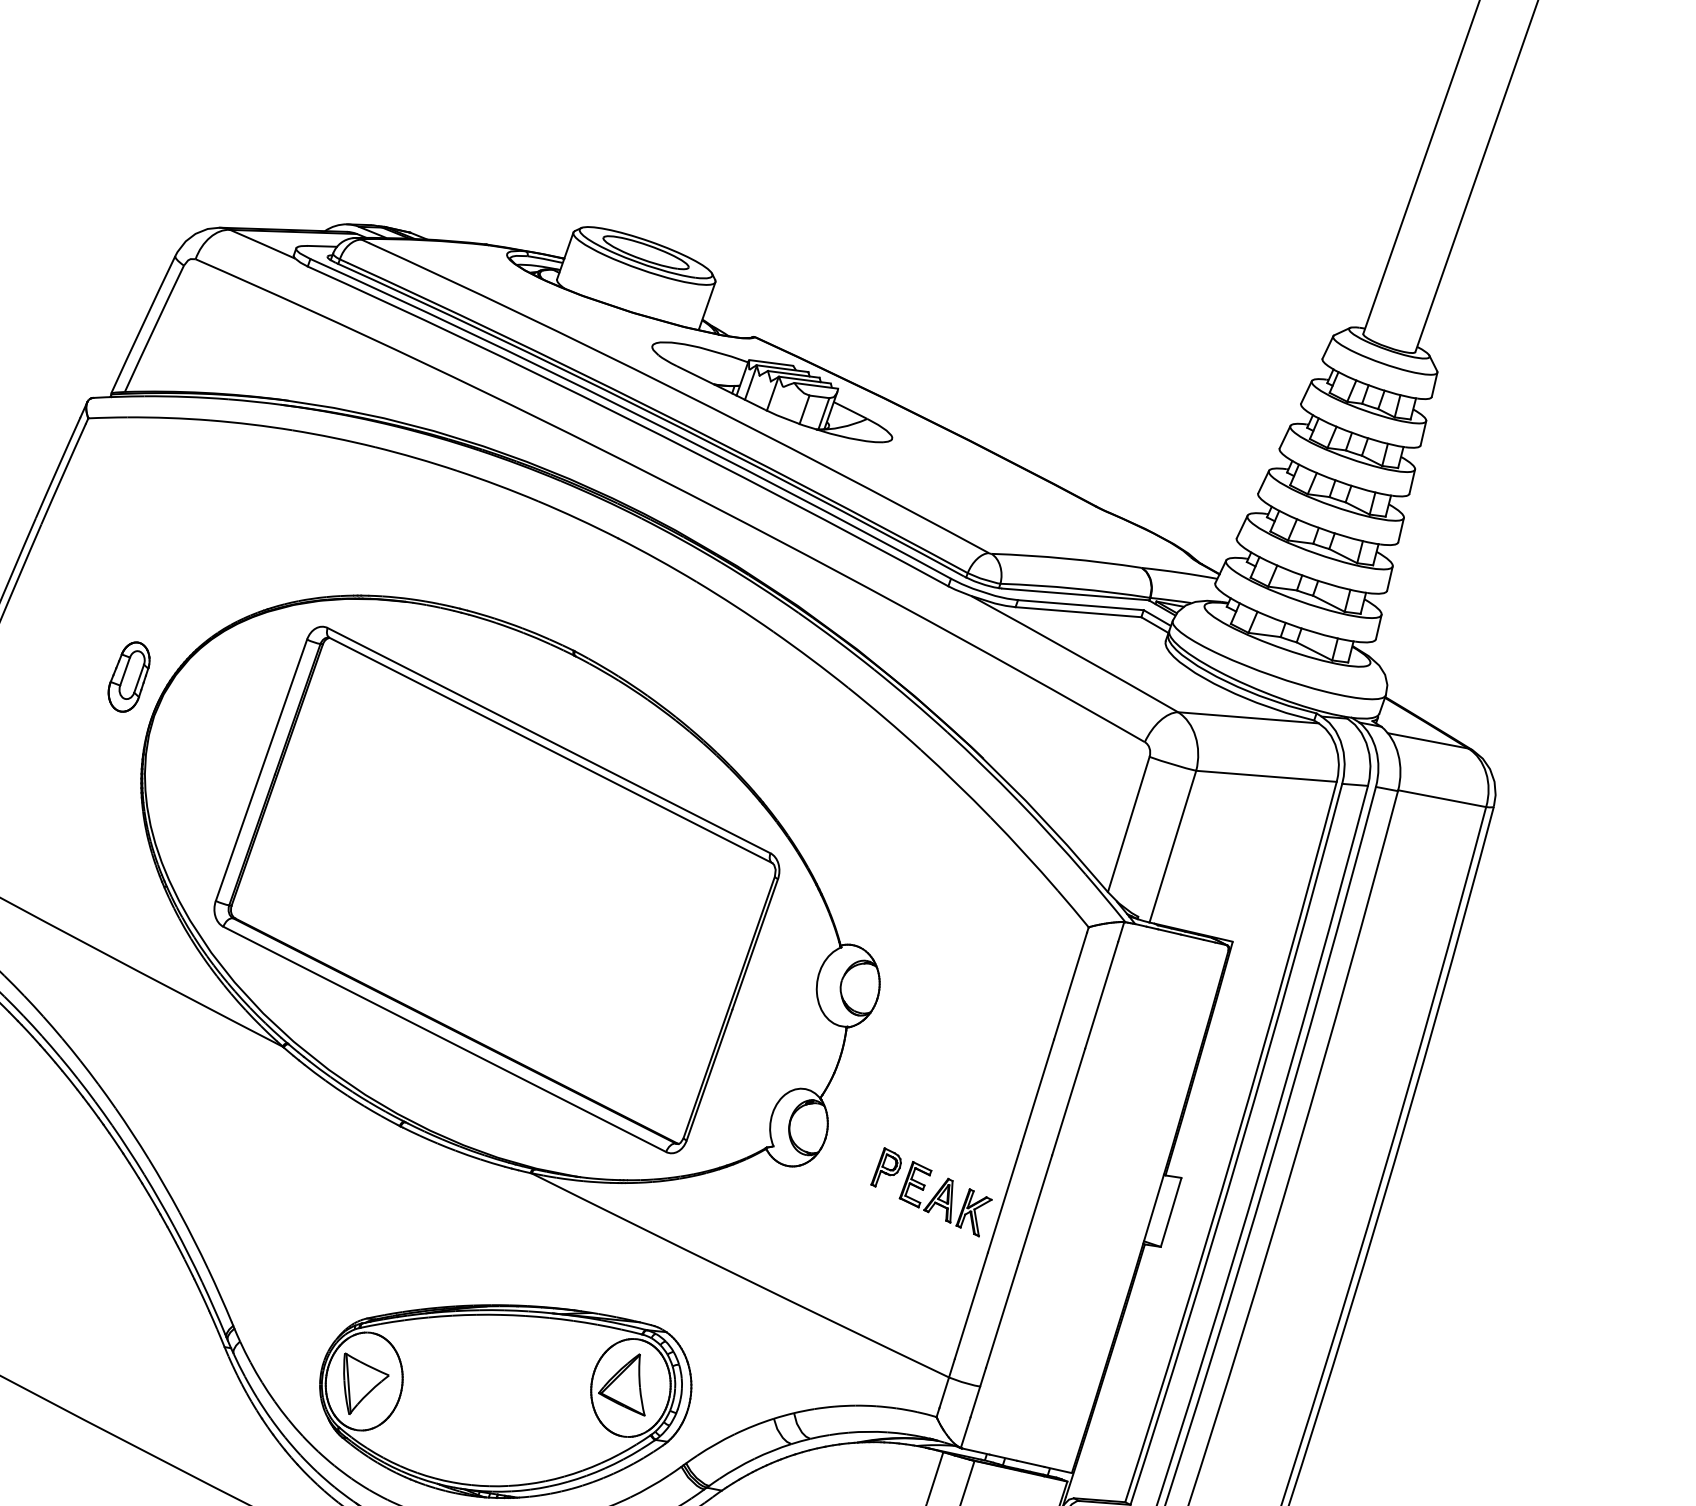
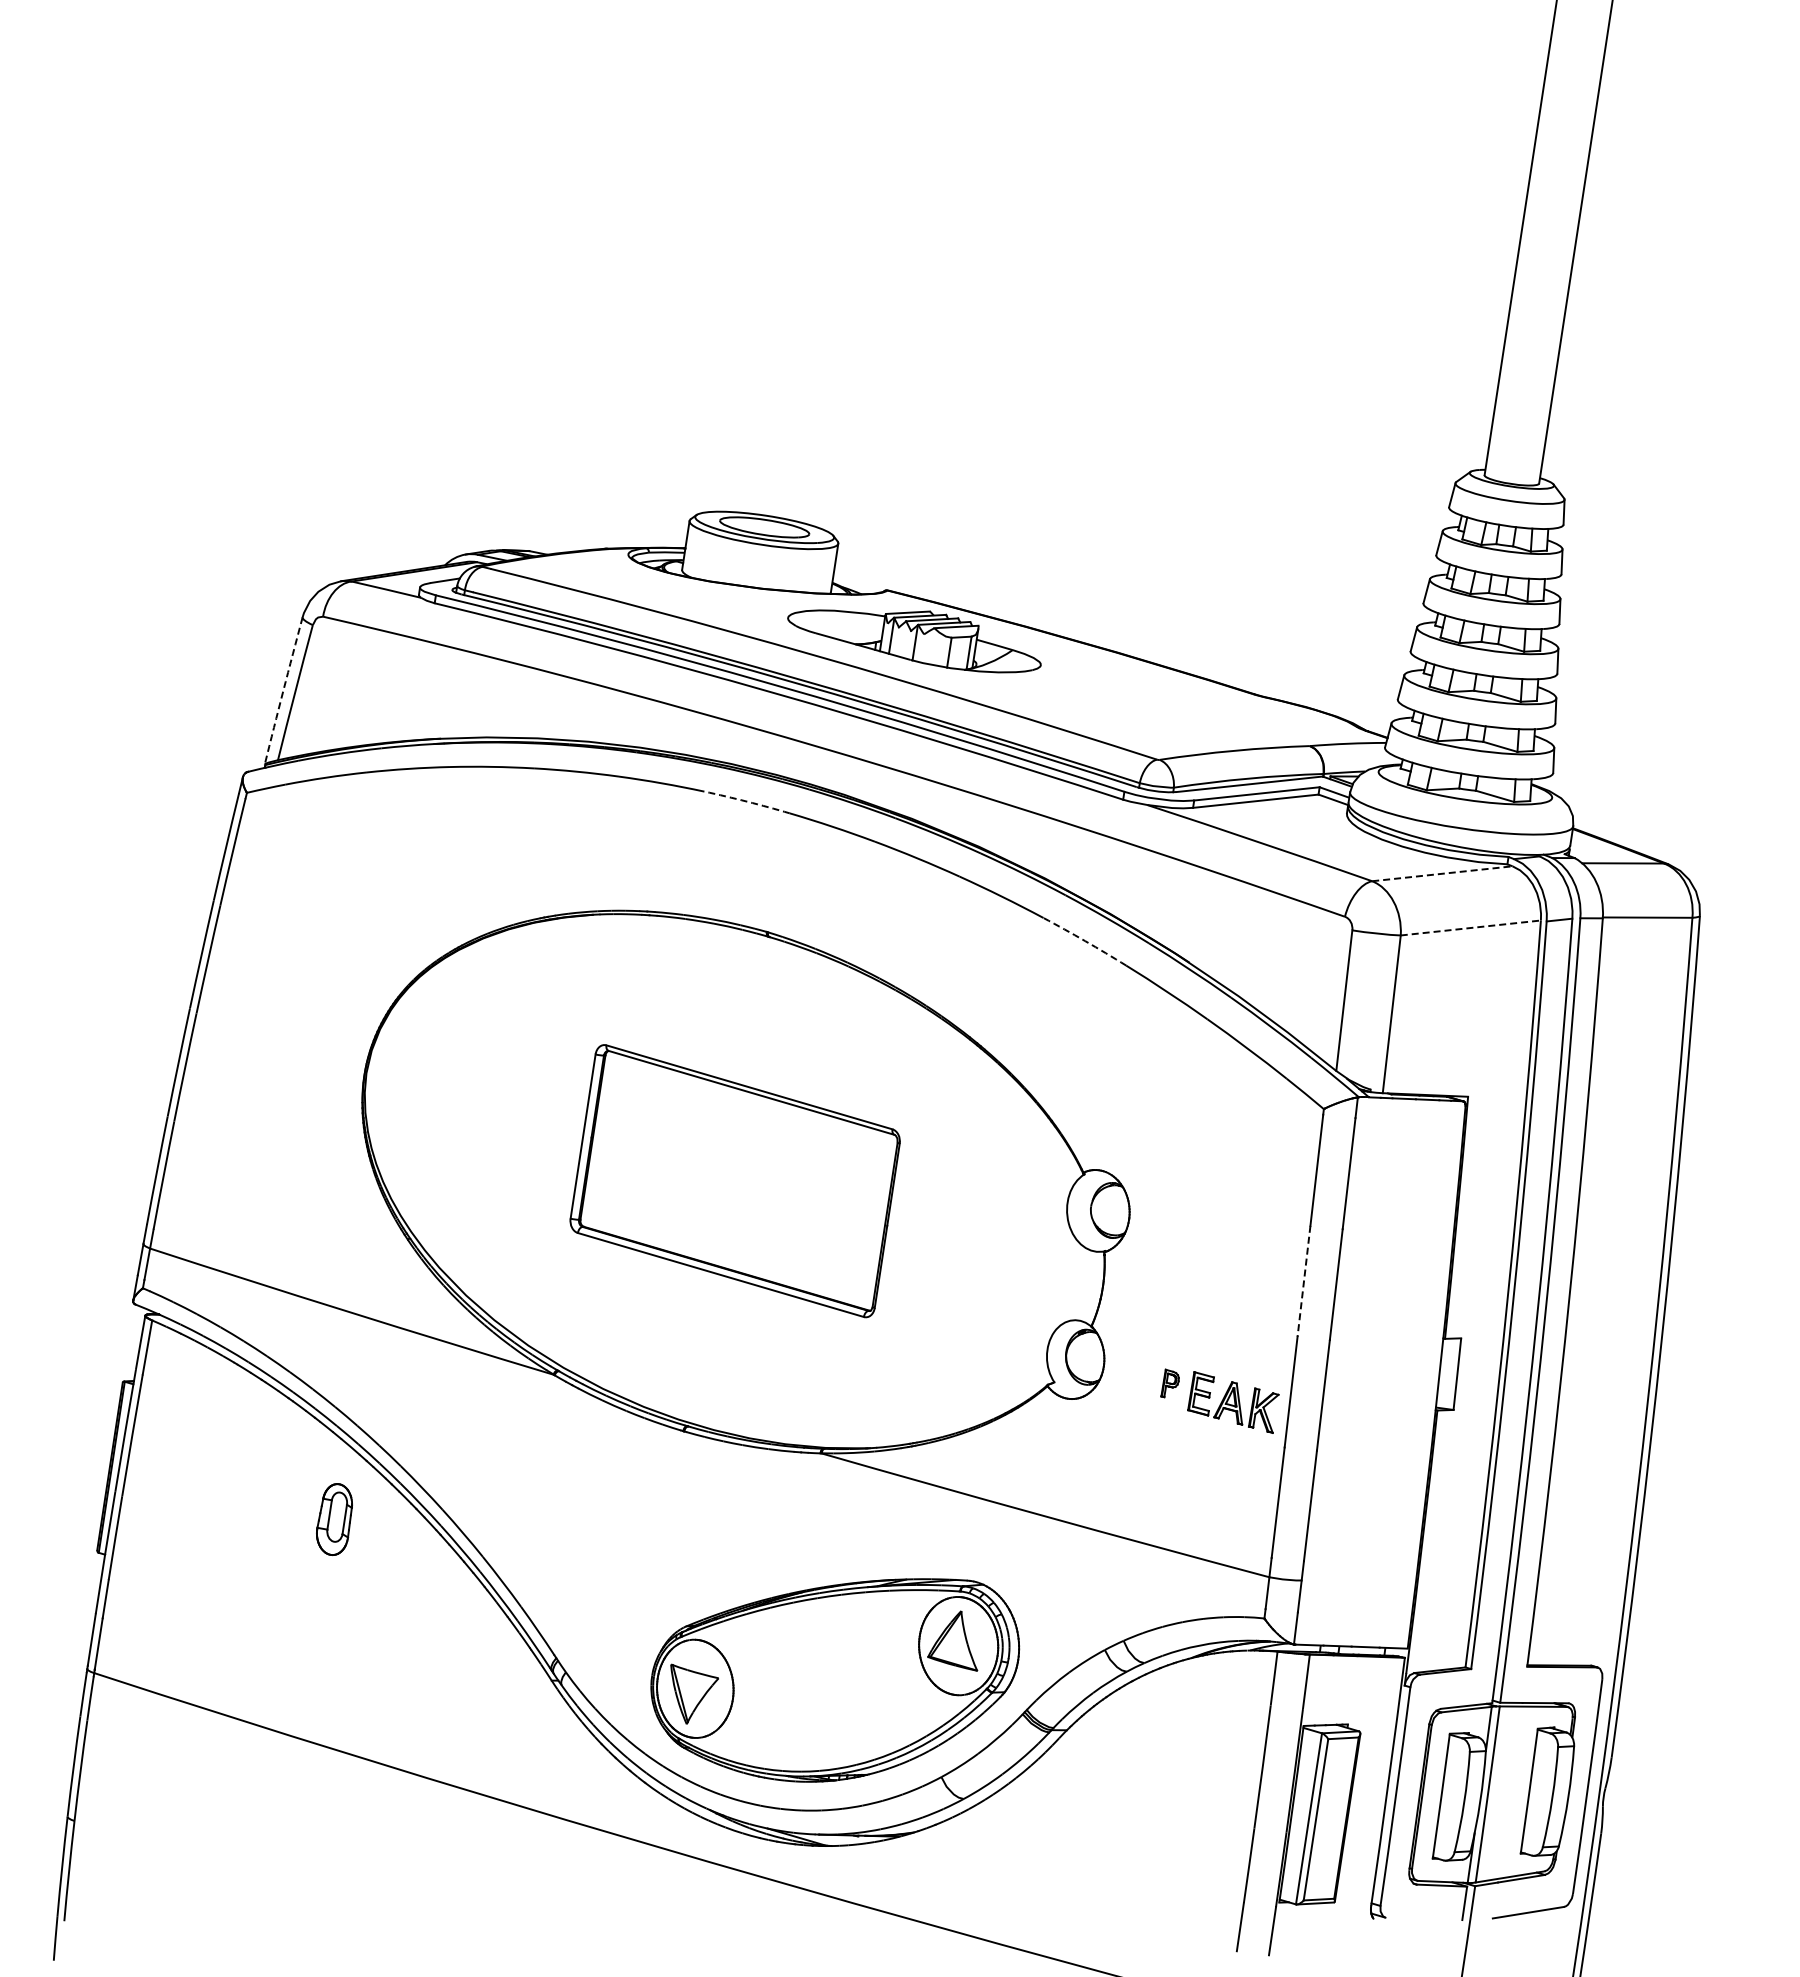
arc: (143, 324) -> (283, 690), solid -> dashed
arc: (578, 518) -> (747, 801), solid -> dashed
part: (129, 676) -> (334, 1519), moved
line: (1248, 717) -> (1442, 873), solid -> dashed
arc: (885, 718) -> (1085, 941), solid -> dashed
line: (1267, 775) -> (1471, 927), solid -> dashed
part: (496, 889) -> (734, 1180), size x0.6
line: (1037, 1093) -> (1304, 1281), solid -> dashed
part: (886, 1168) -> (1169, 1383), size x0.7

